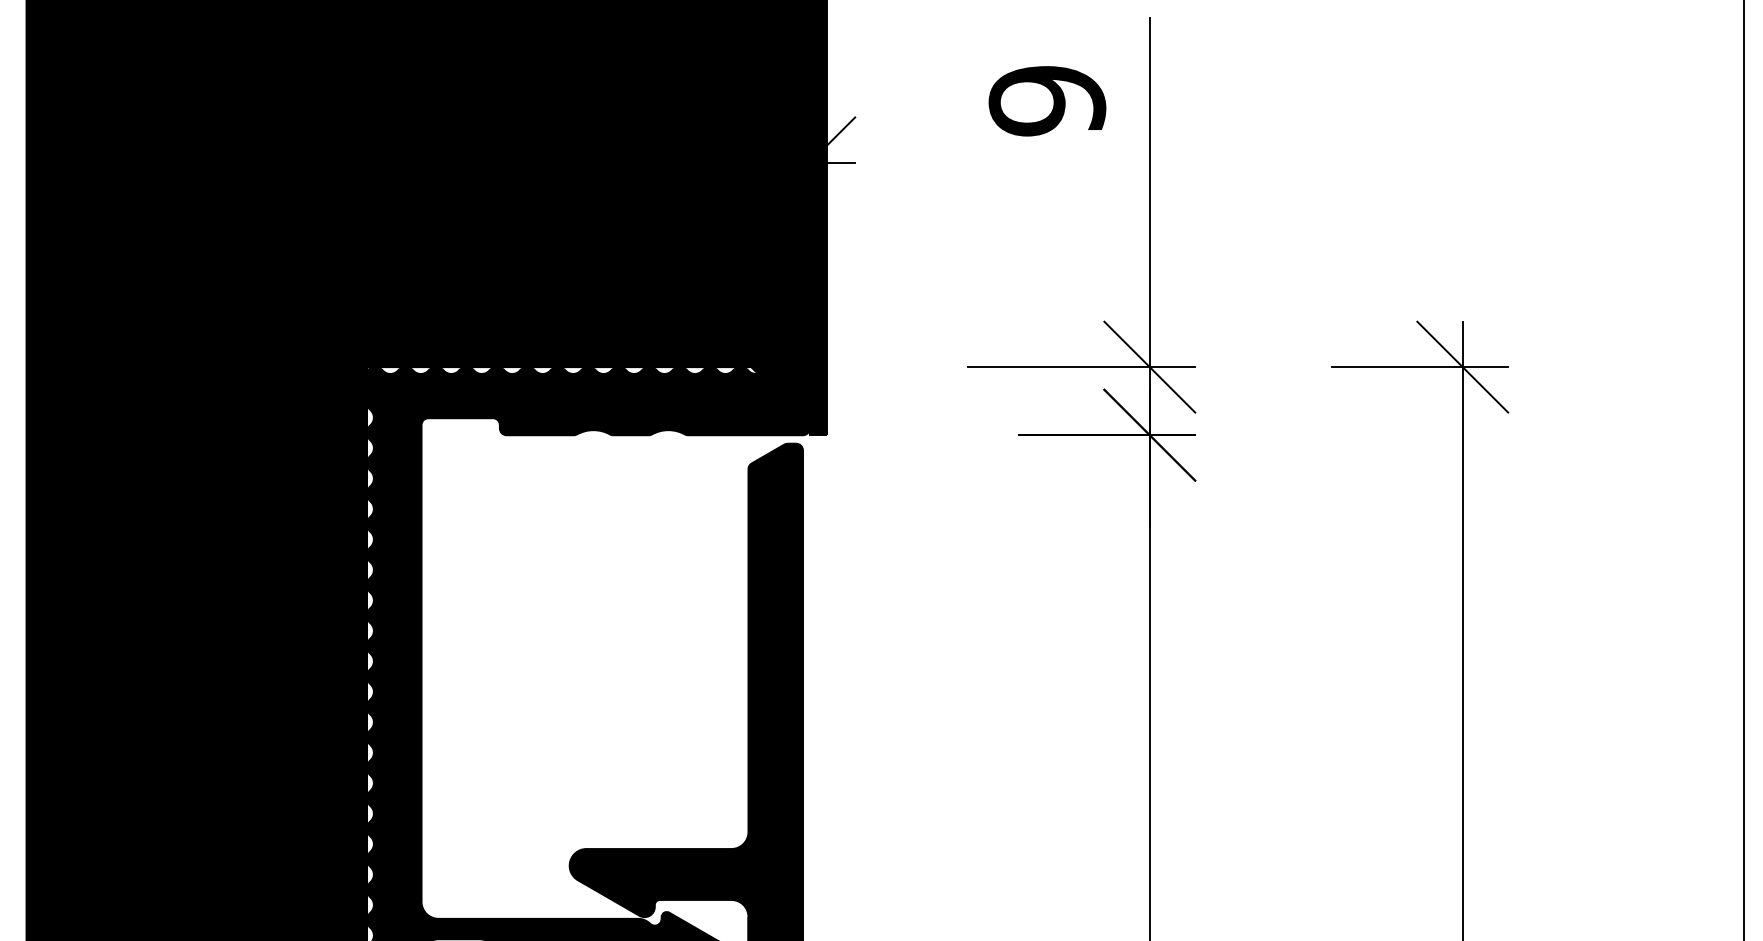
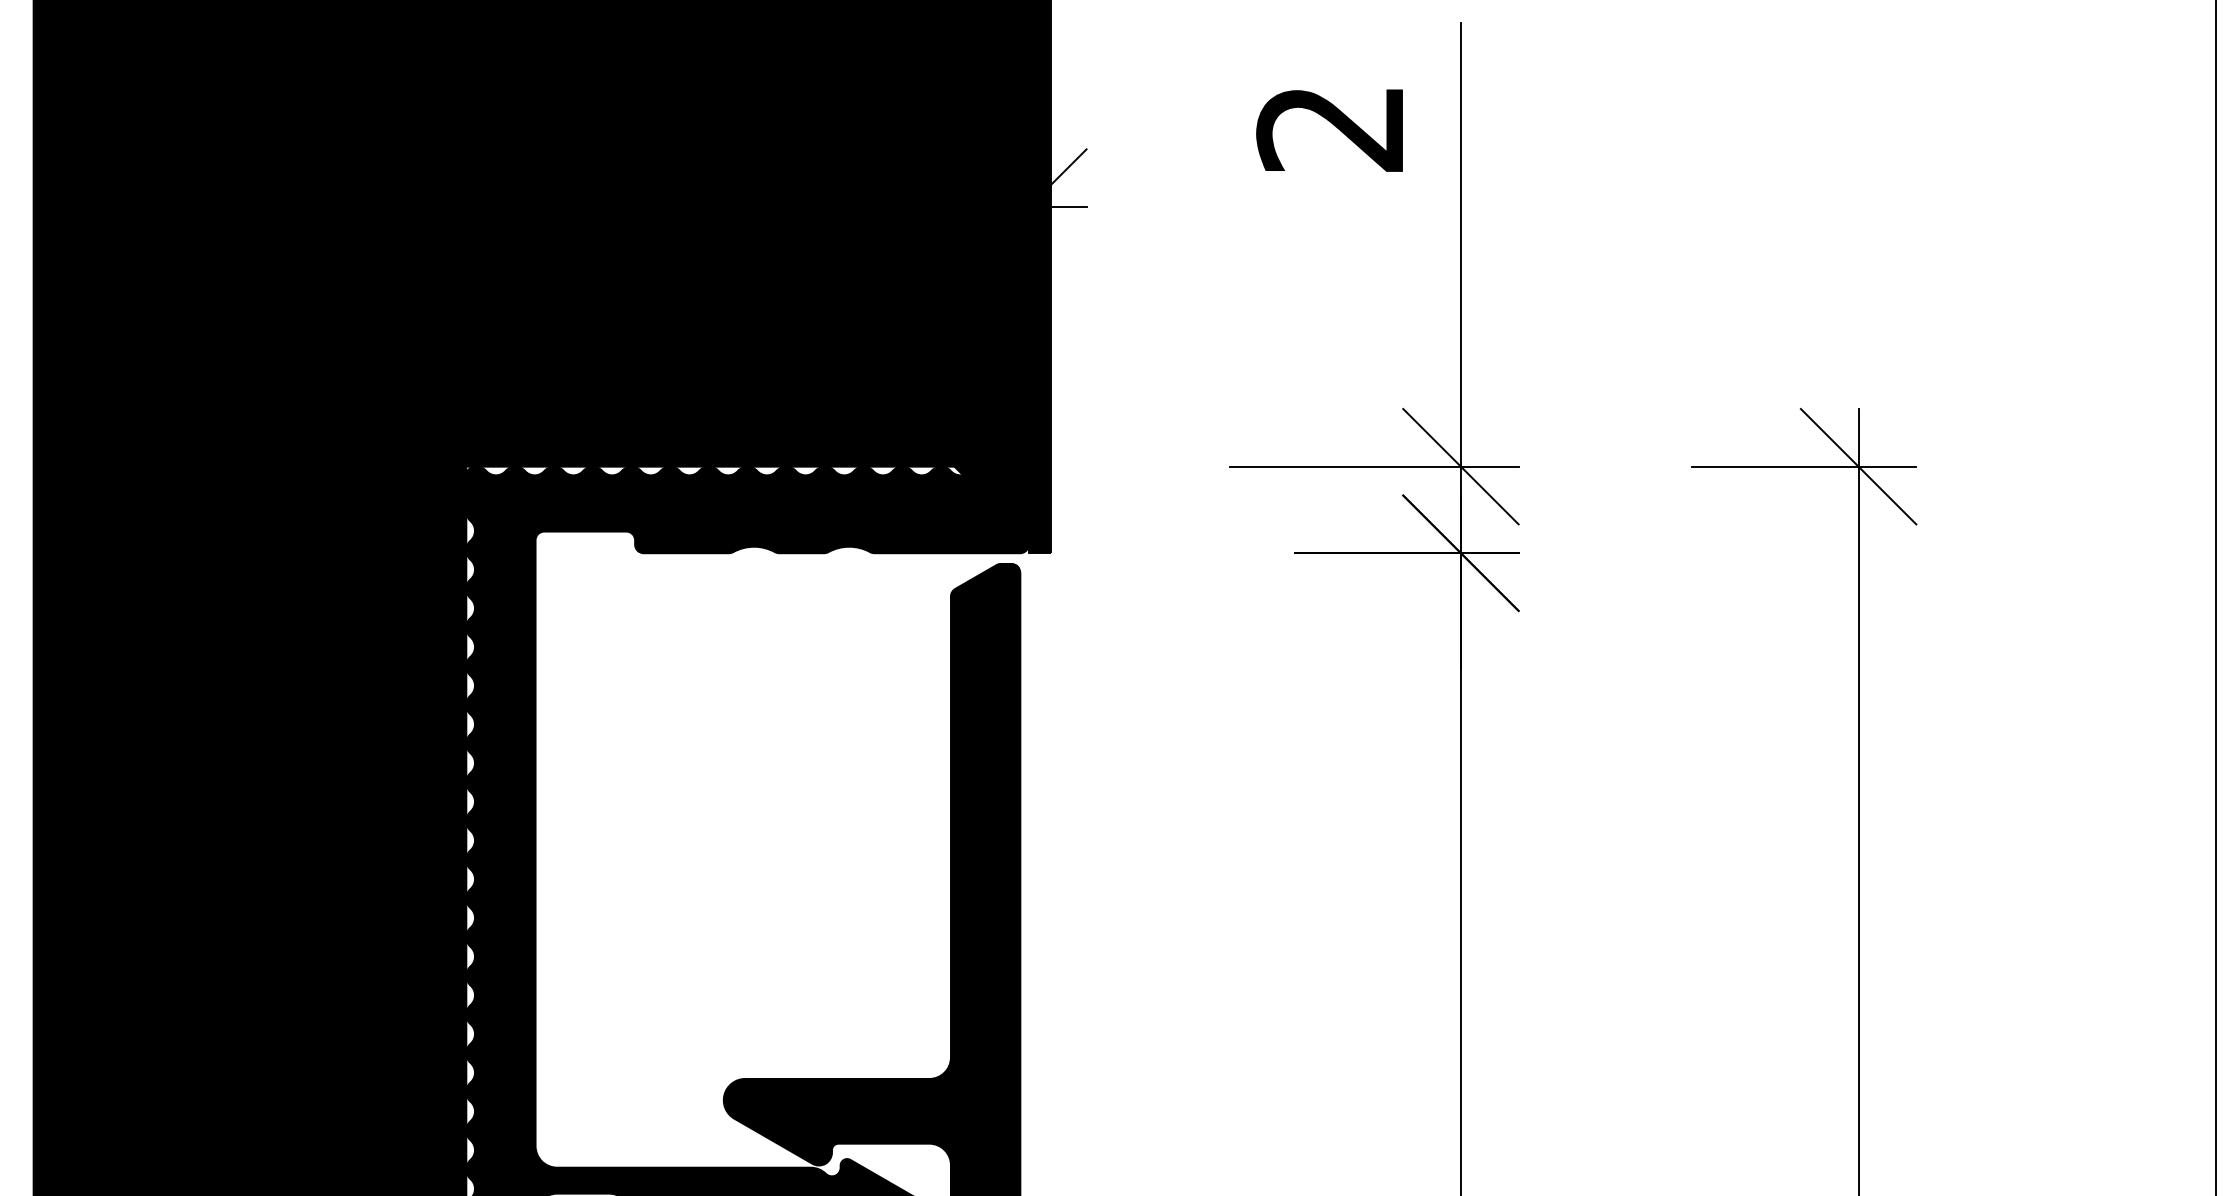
text: (1047, 101) -> (1330, 128), 9 -> 2

